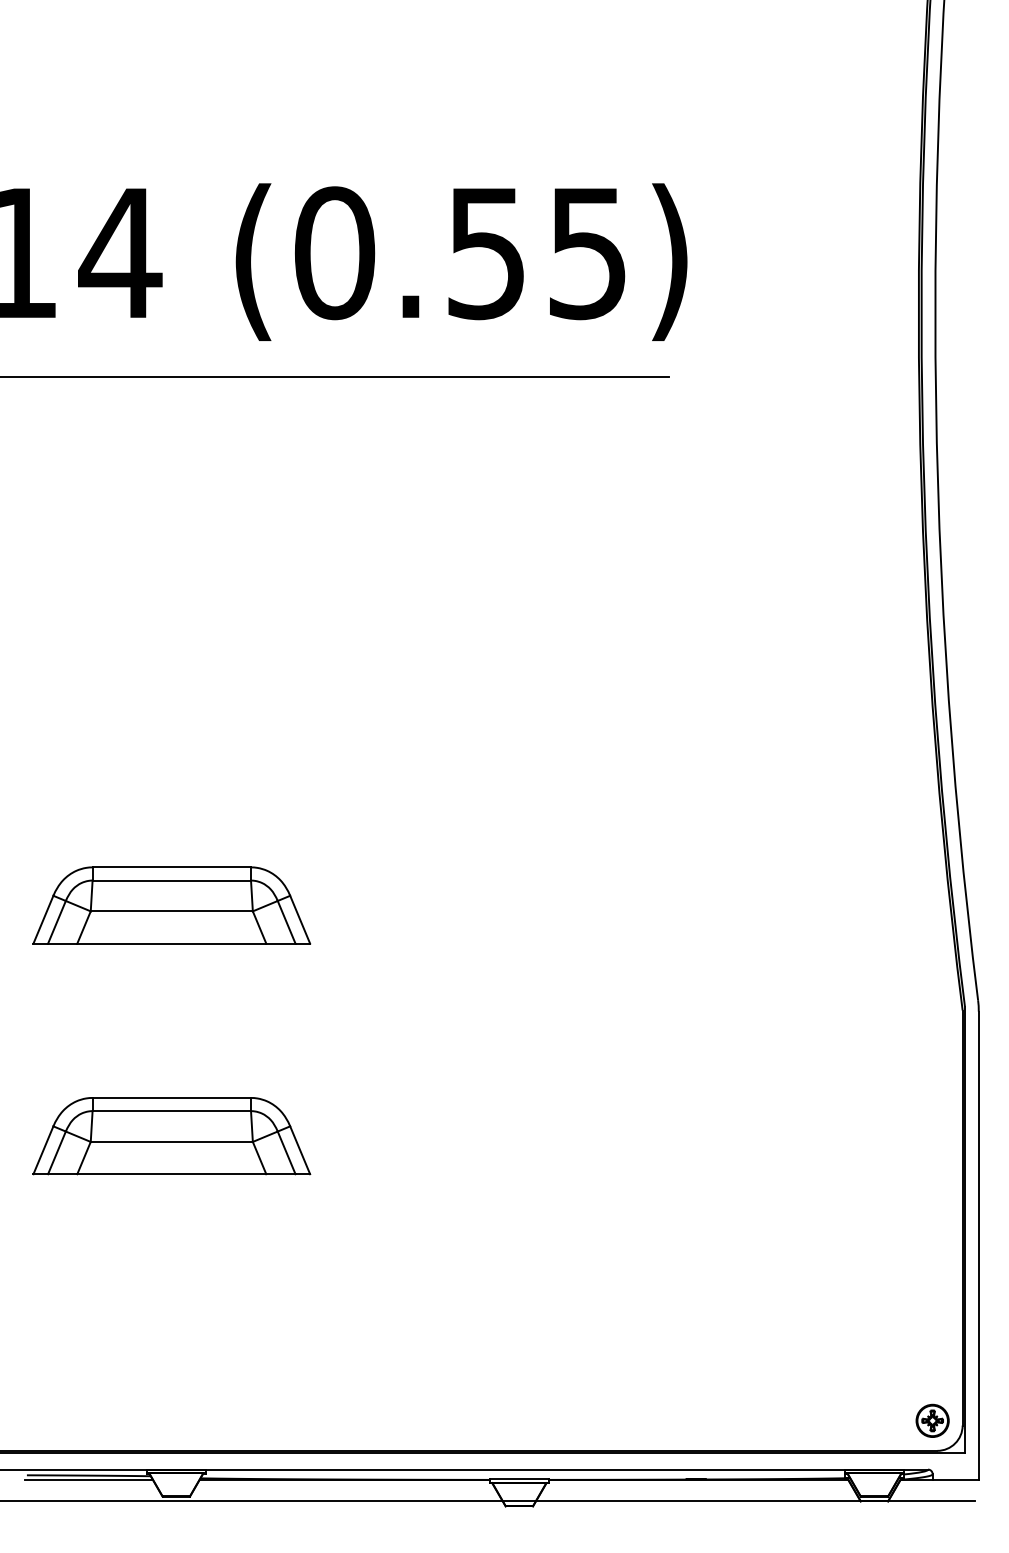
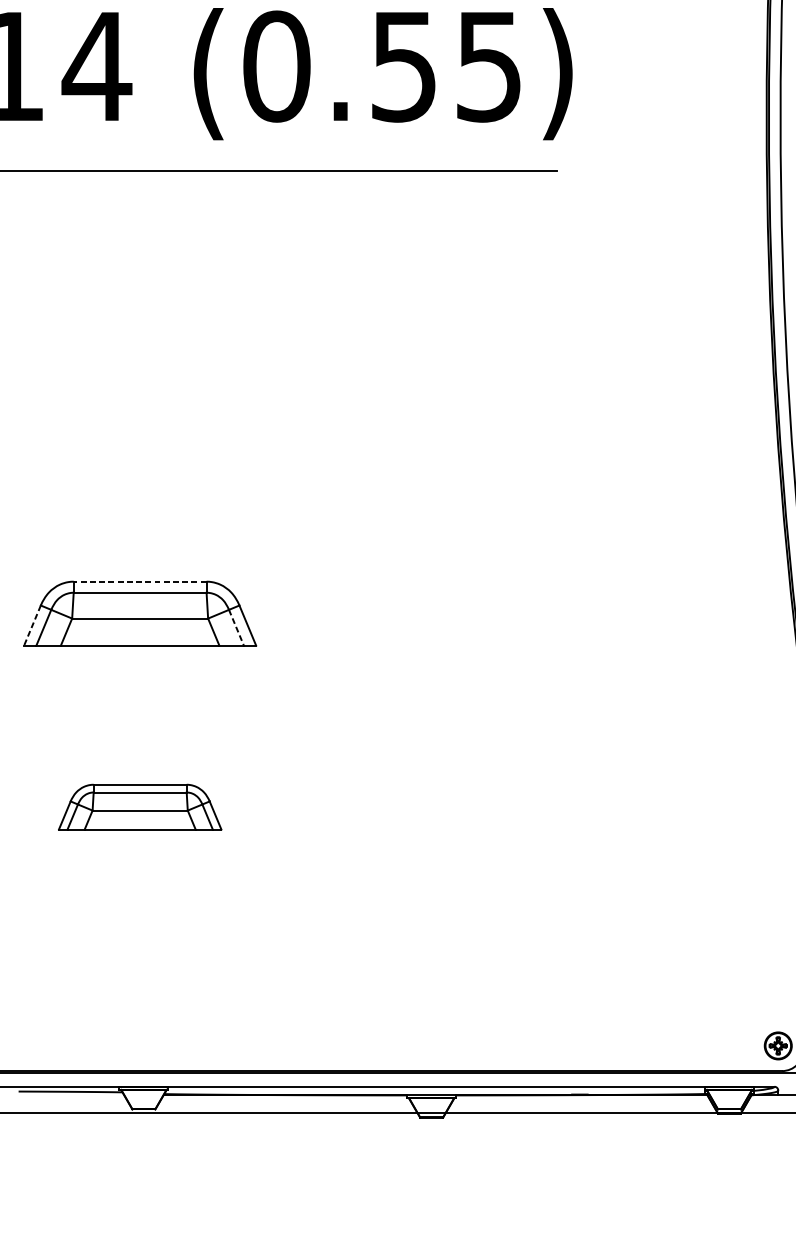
line: (171, 867) -> (139, 581), solid -> dashed
line: (43, 919) -> (32, 625), solid -> dashed
line: (286, 922) -> (236, 627), solid -> dashed
part: (171, 1136) -> (139, 807), size x0.7
line: (88, 1479) -> (70, 1095), removed

